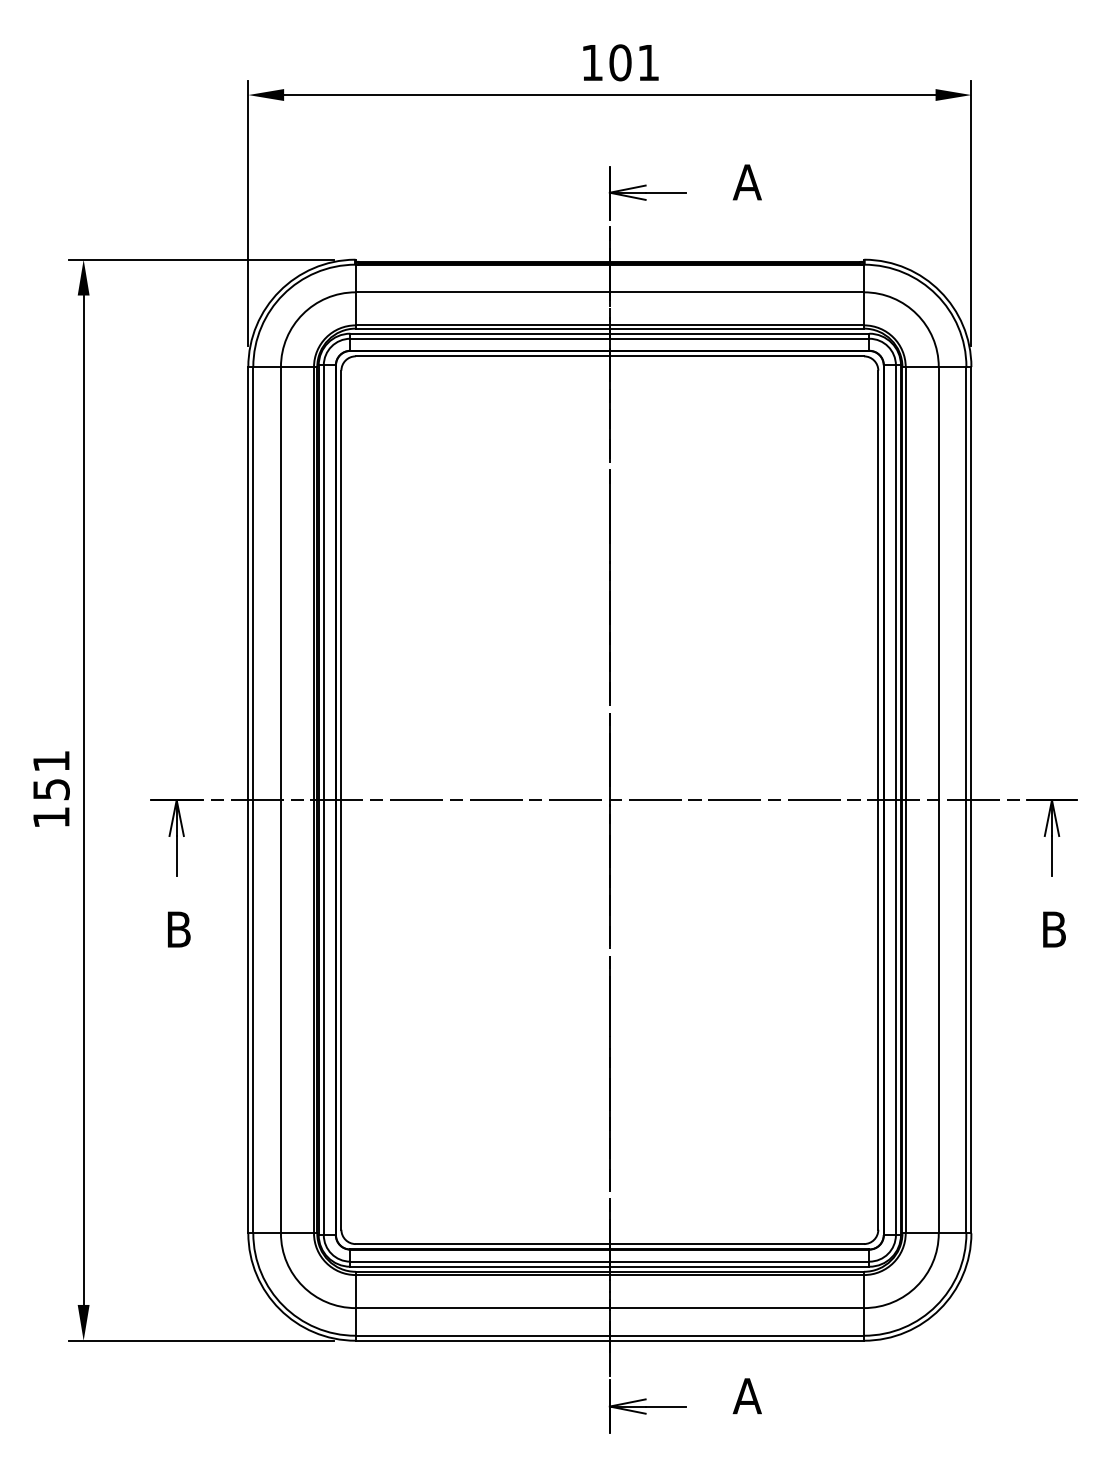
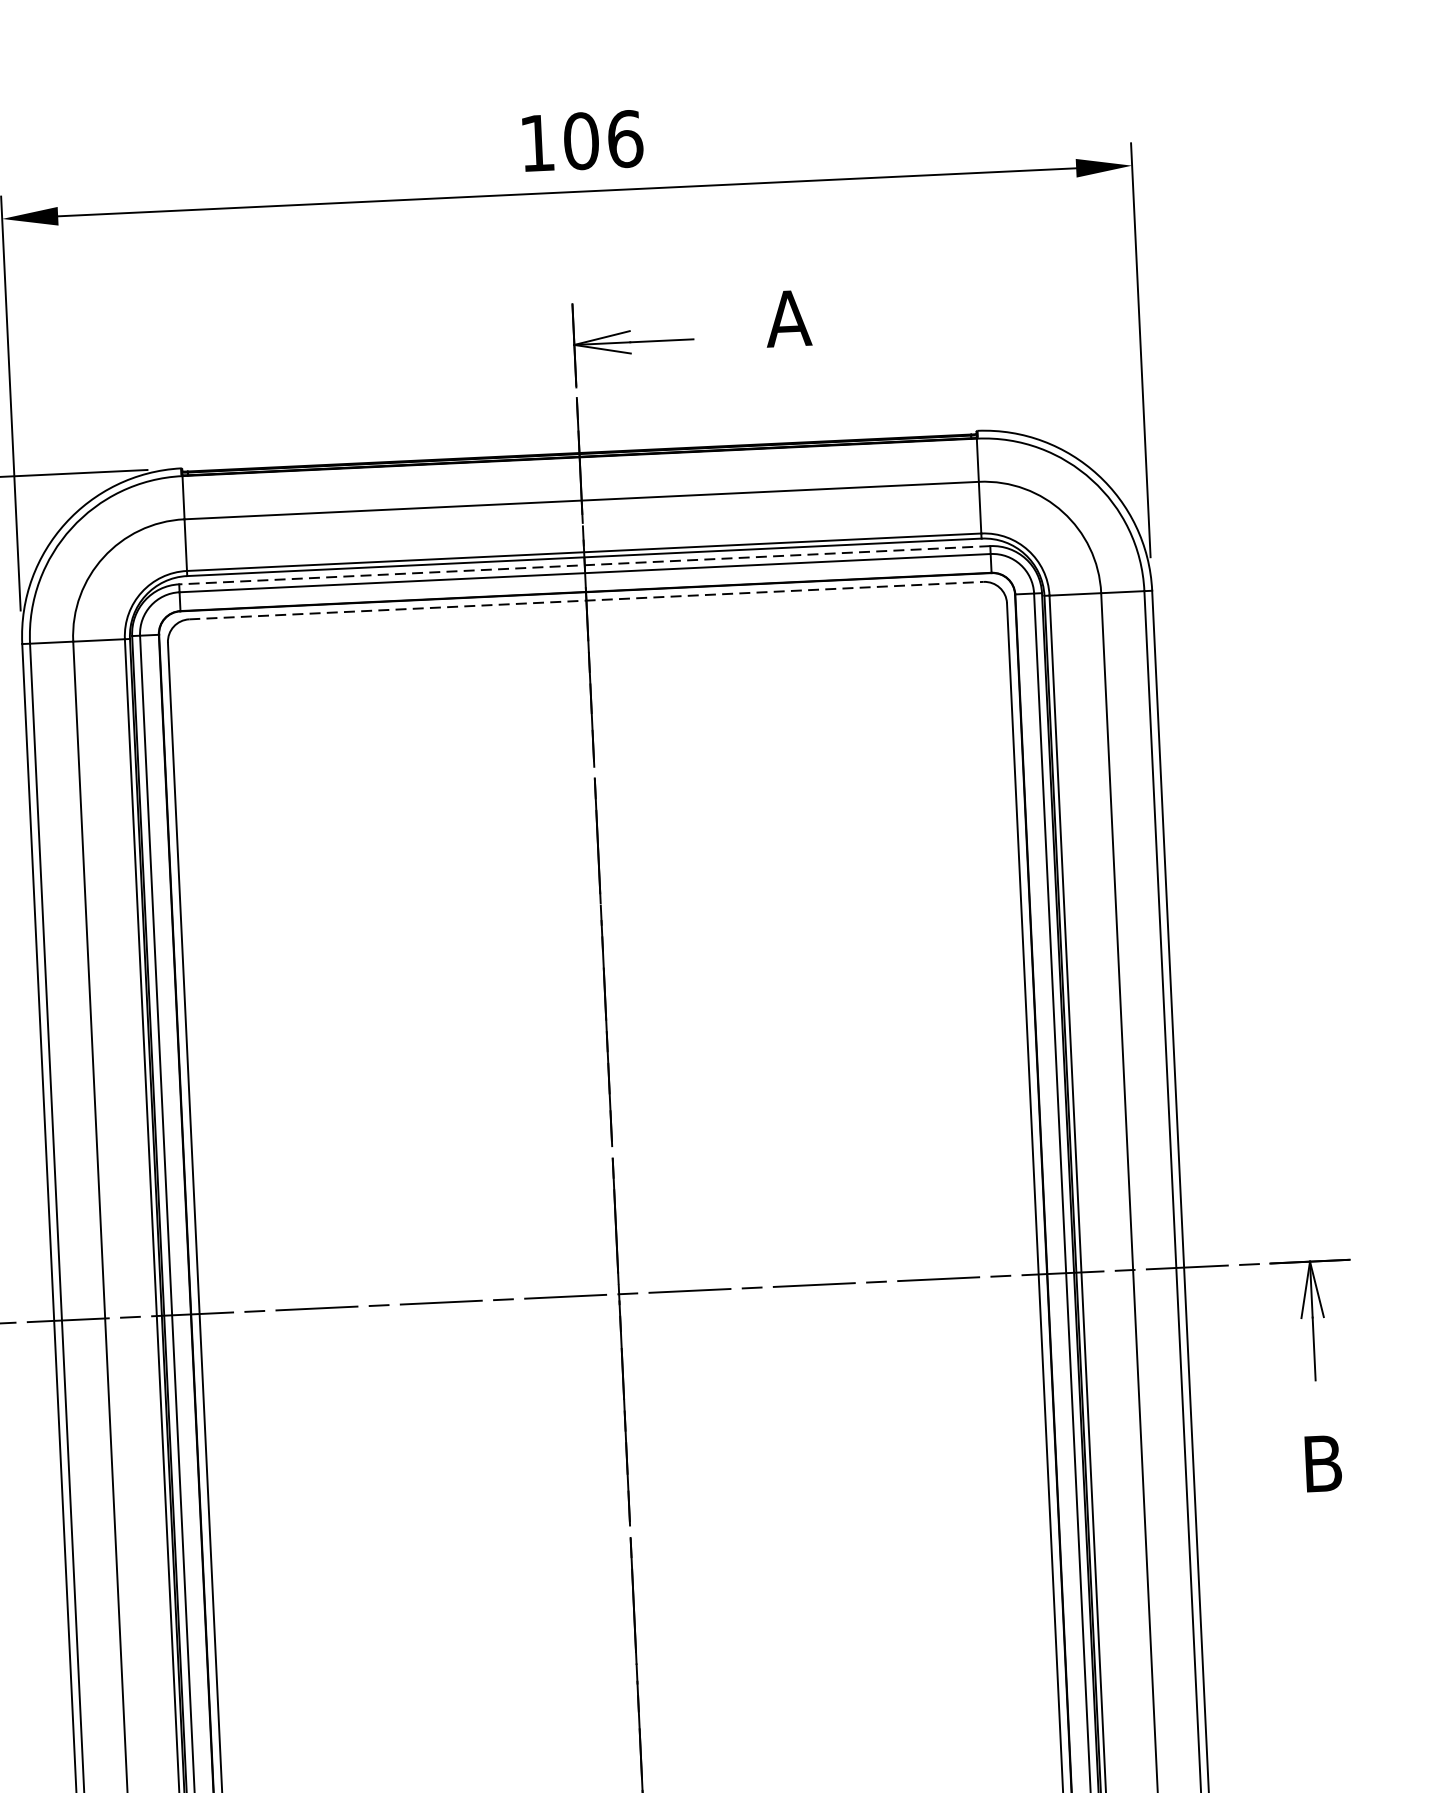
text: (648, 62) -> (625, 138), 101 -> 106
line: (609, 333) -> (584, 564), solid -> dashed
line: (610, 356) -> (587, 600), solid -> dashed

